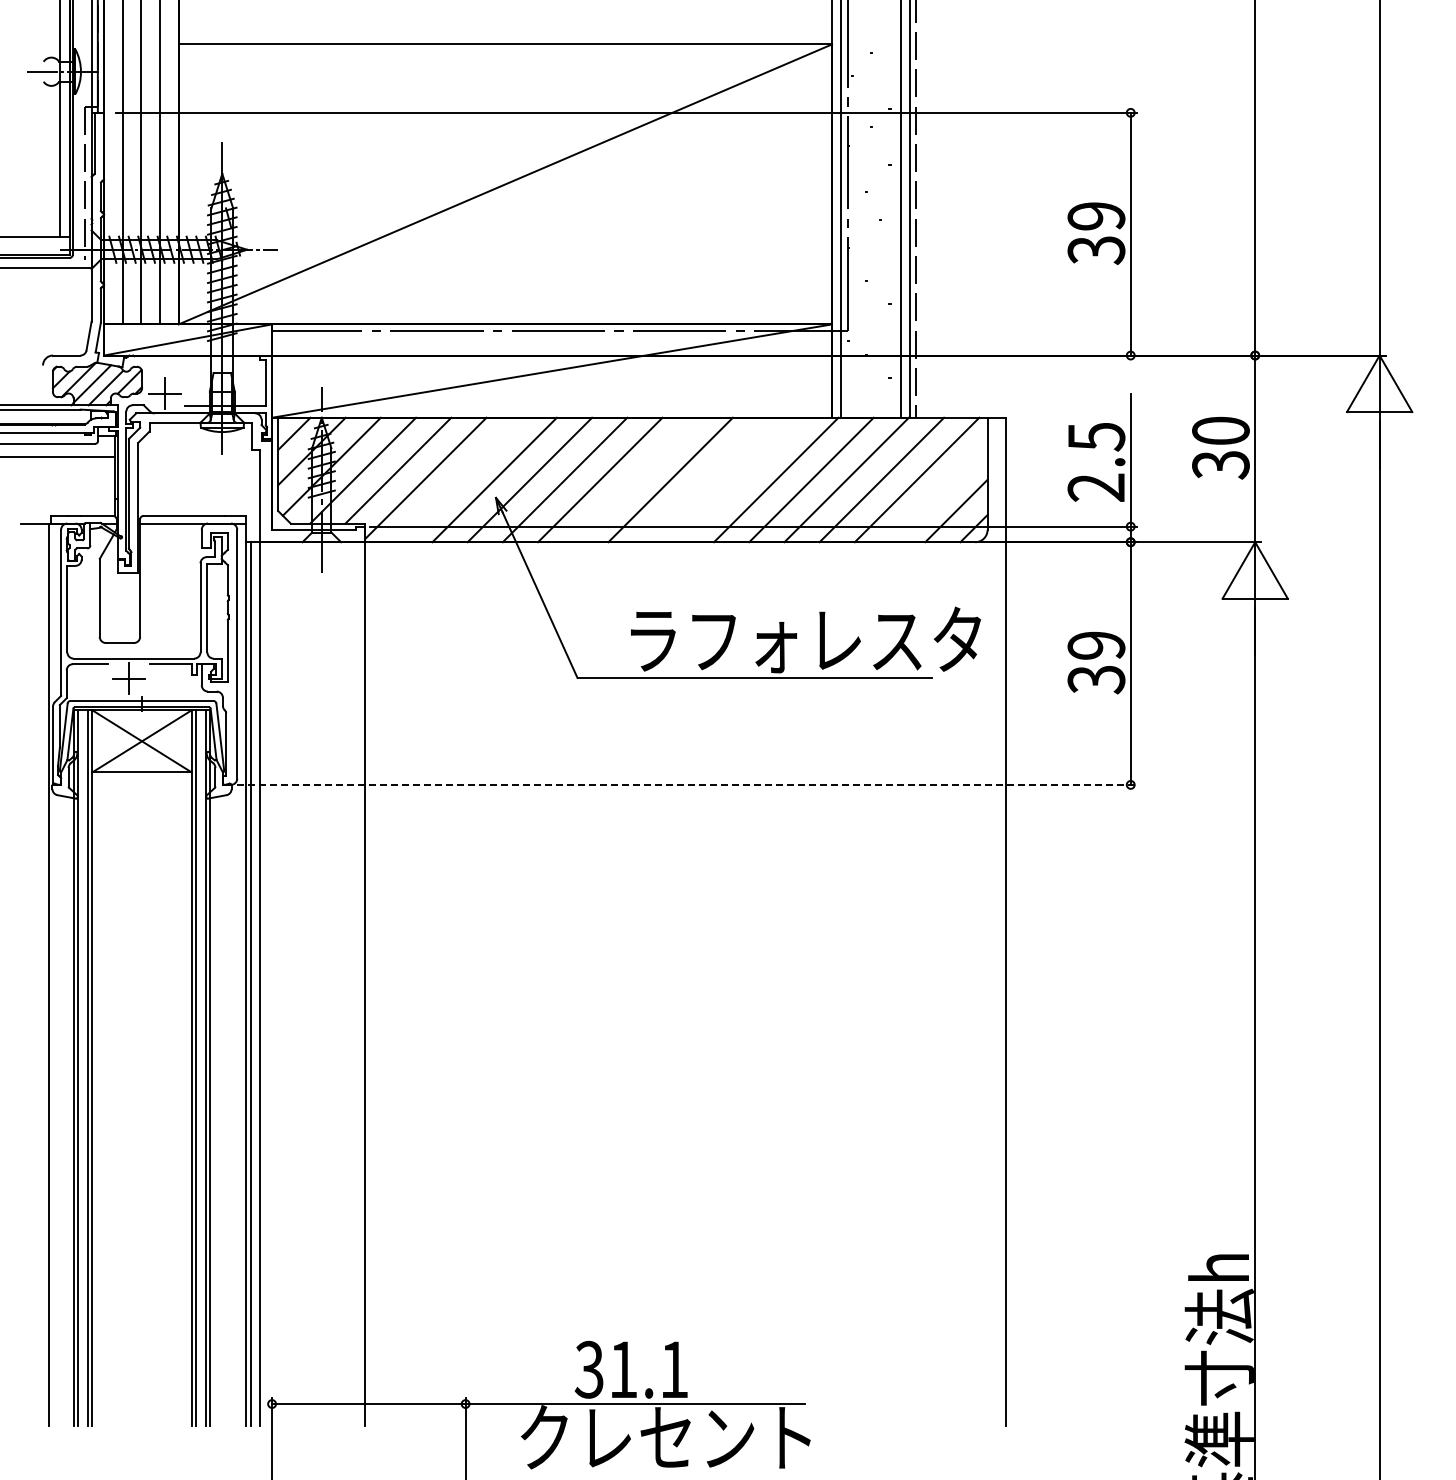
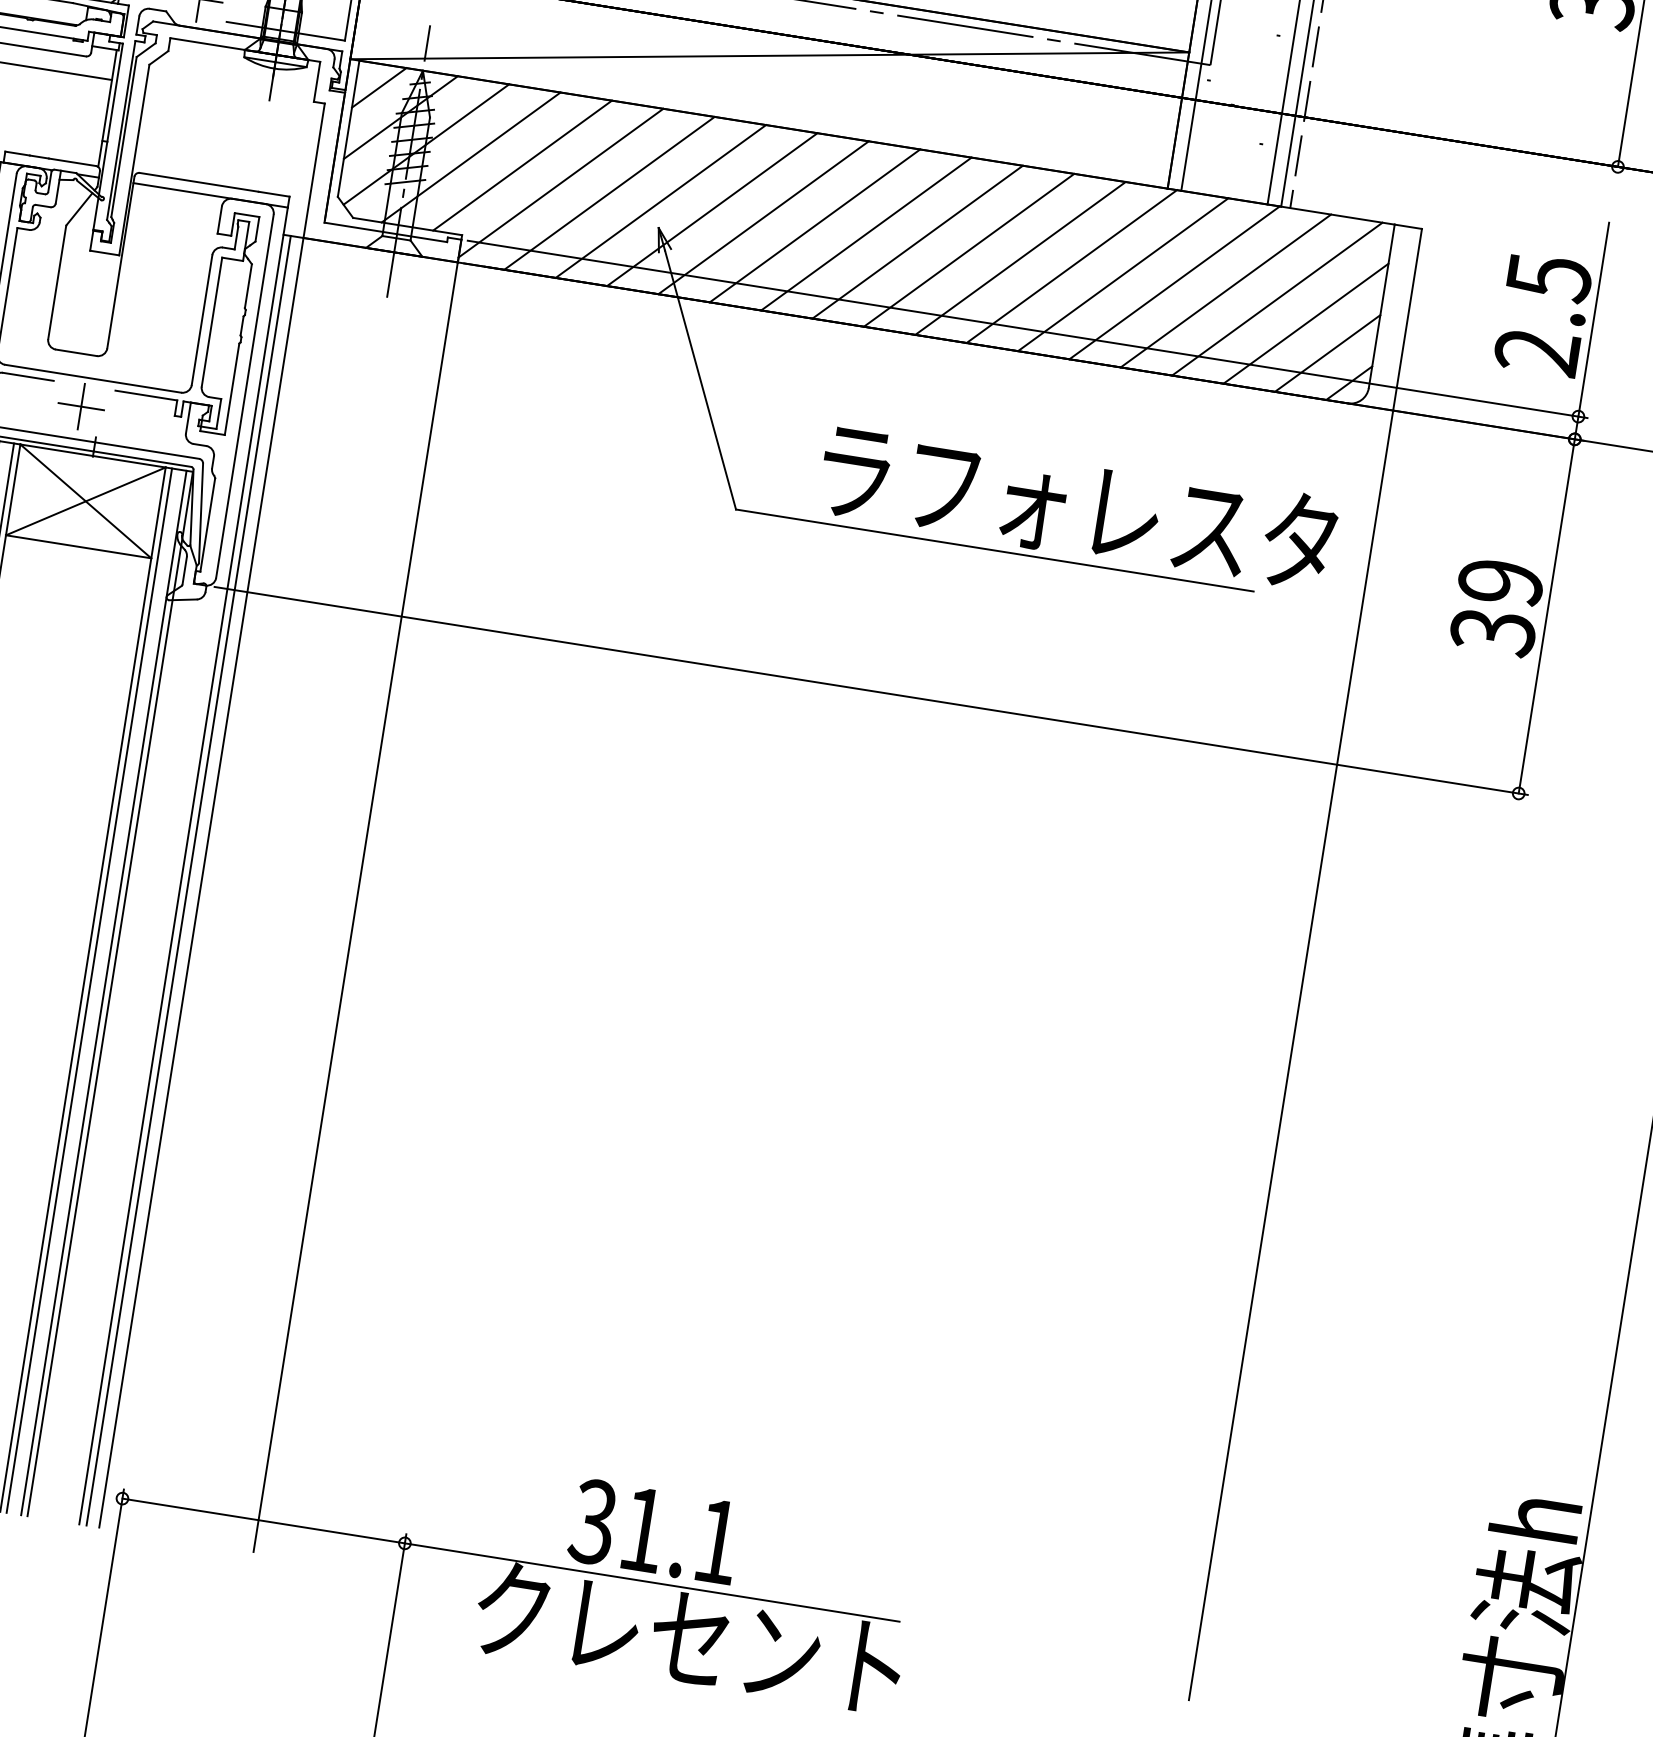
line: (459, 479) -> (609, 192), added
line: (635, 479) -> (866, 233), added
line: (705, 479) -> (968, 249), added
line: (740, 479) -> (1019, 257), added
line: (938, 493) -> (1305, 323), added
line: (687, 784) -> (871, 690), dashed -> solid

